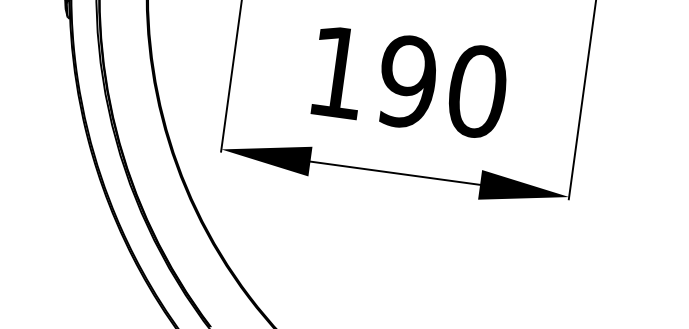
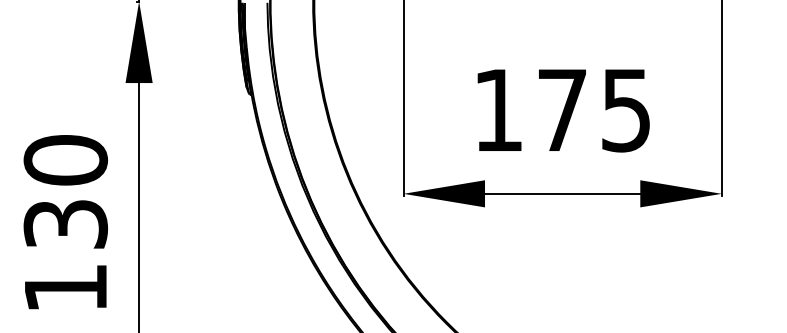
text: (442, 86) -> (594, 110), 190 -> 175

